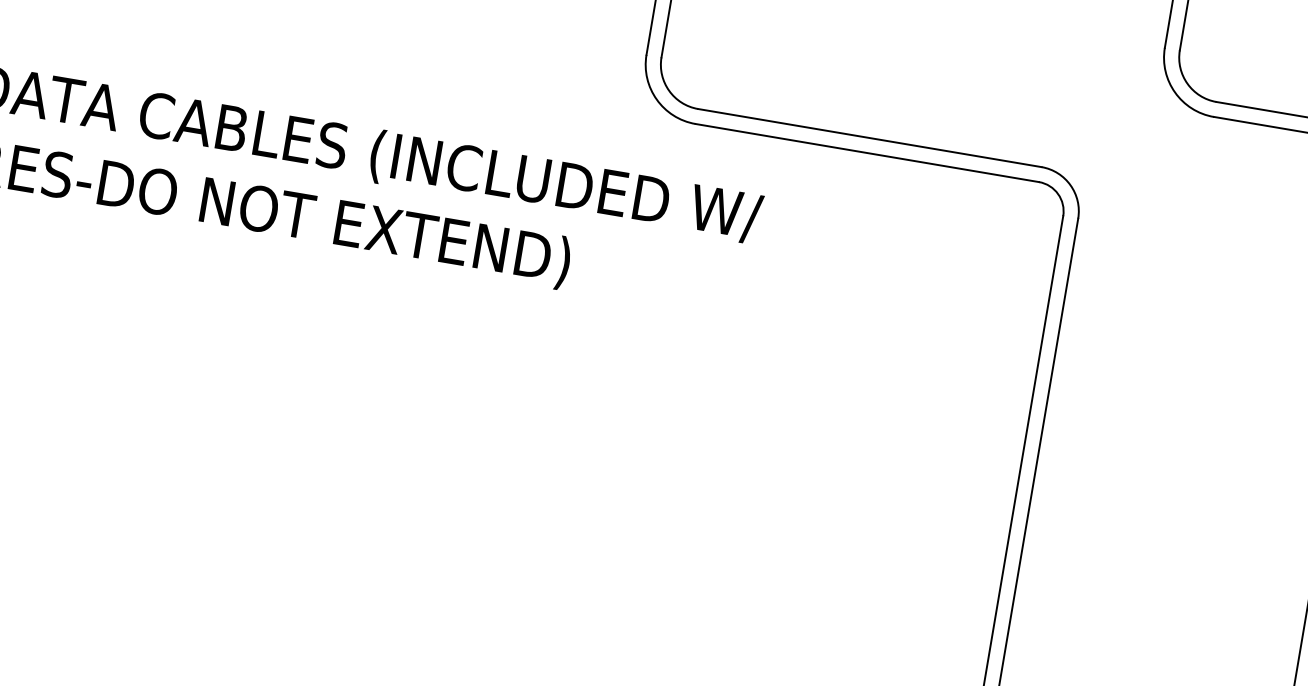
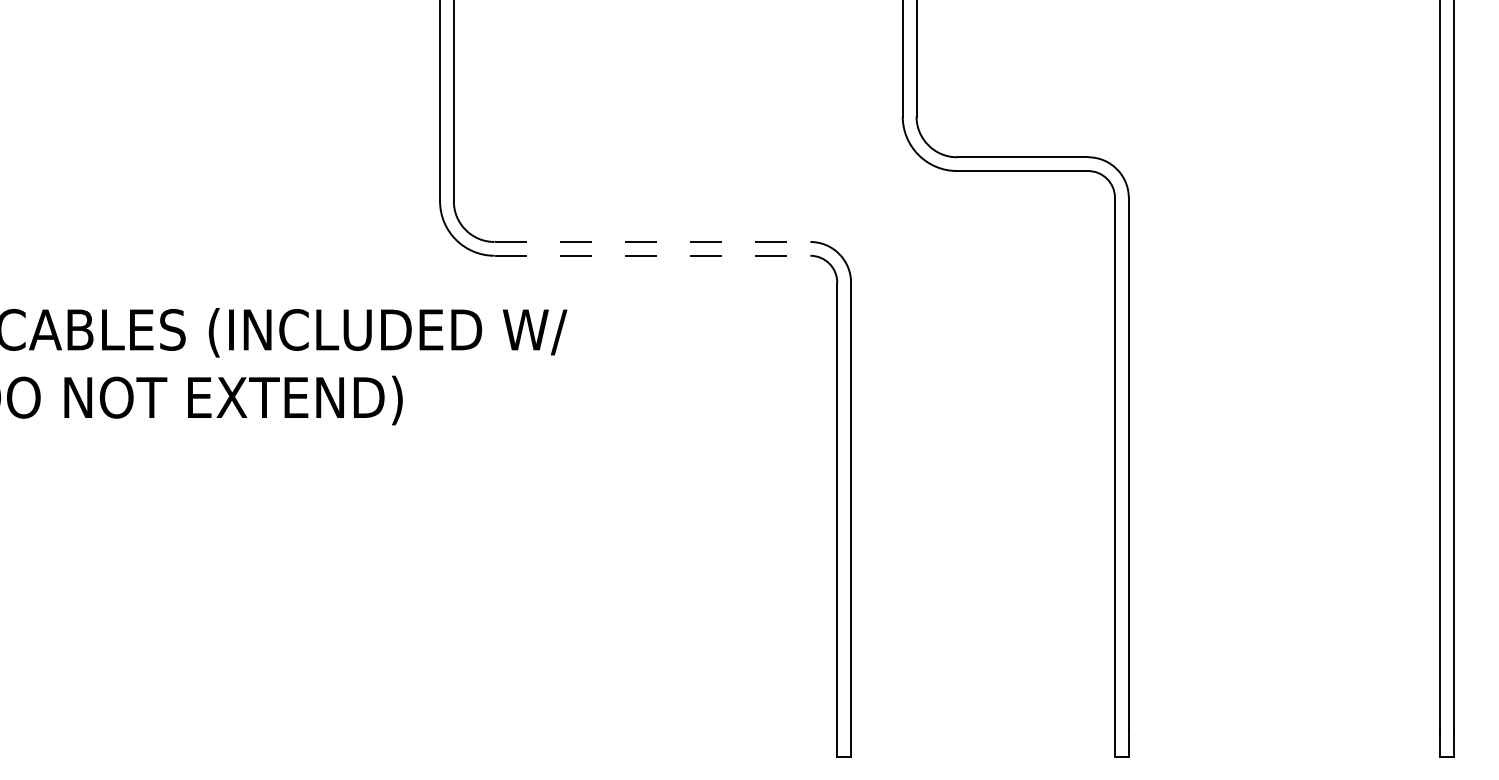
line: (869, 137) -> (652, 241), solid -> dashed
line: (867, 152) -> (652, 255), solid -> dashed

